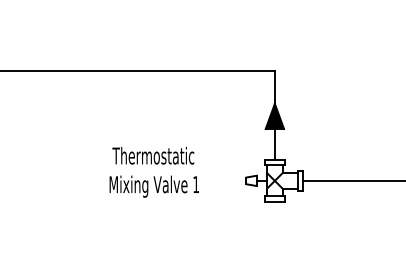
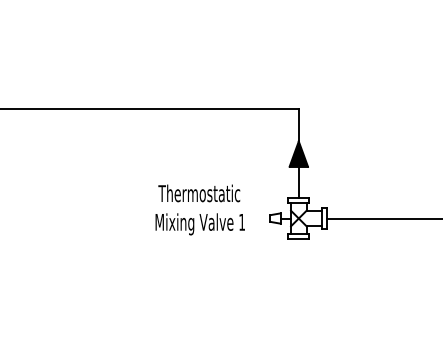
text: (153, 171) -> (199, 209), moved

